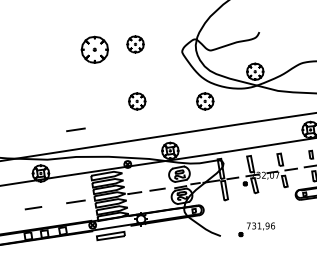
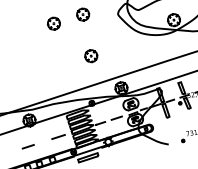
part: (94, 50) -> (53, 24), size x0.62
part: (205, 101) -> (141, 47), removed
line: (75, 129) -> (49, 84), removed

